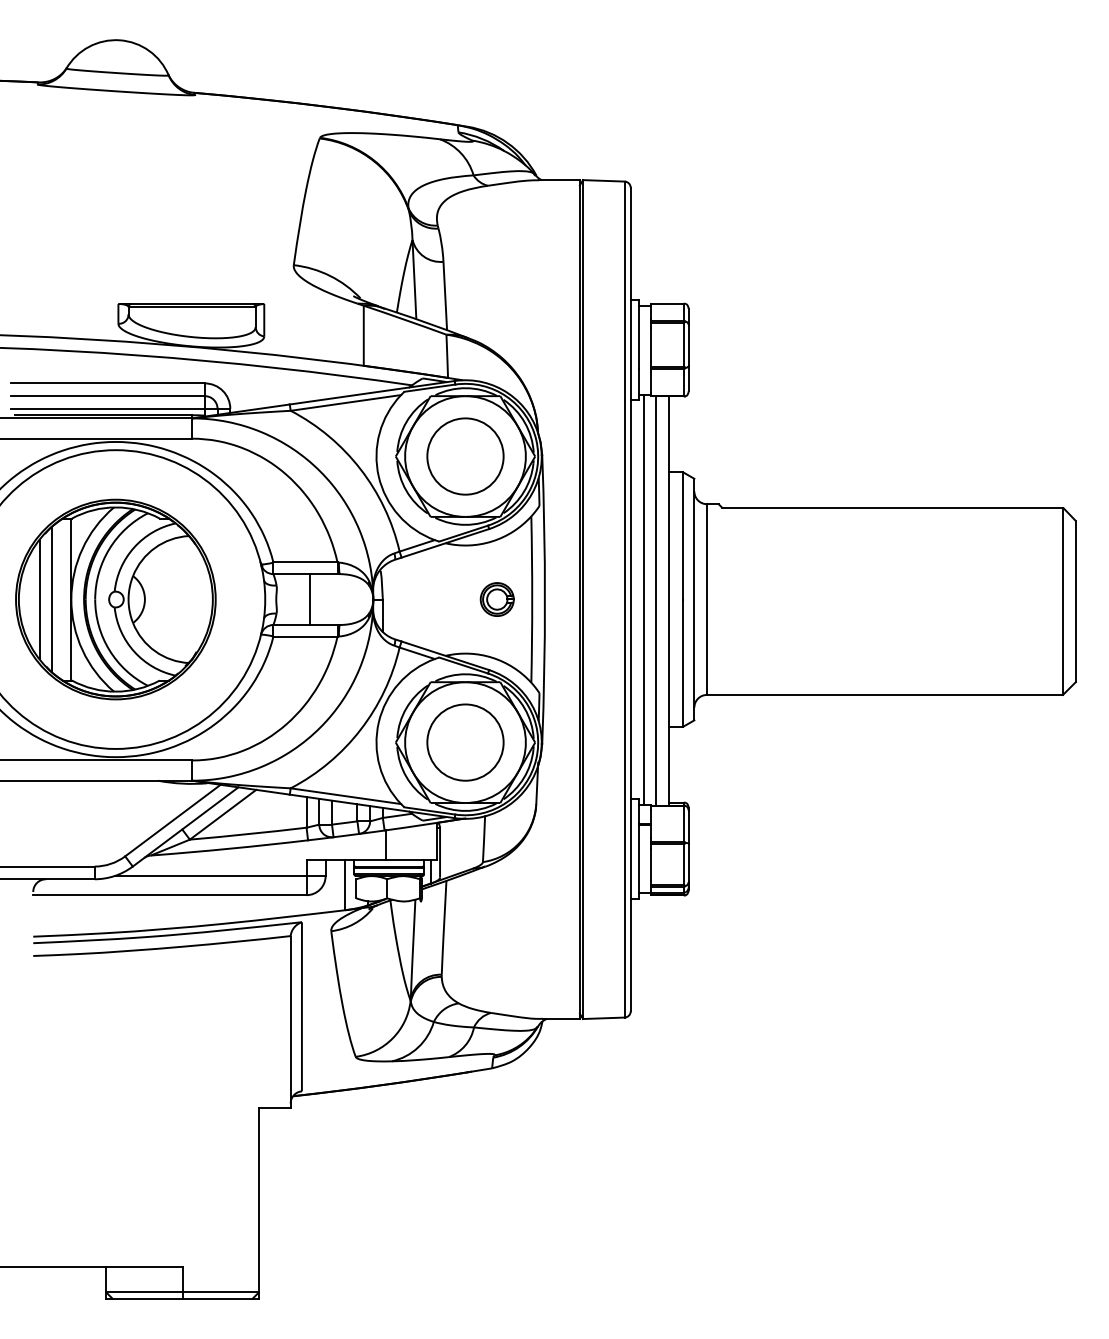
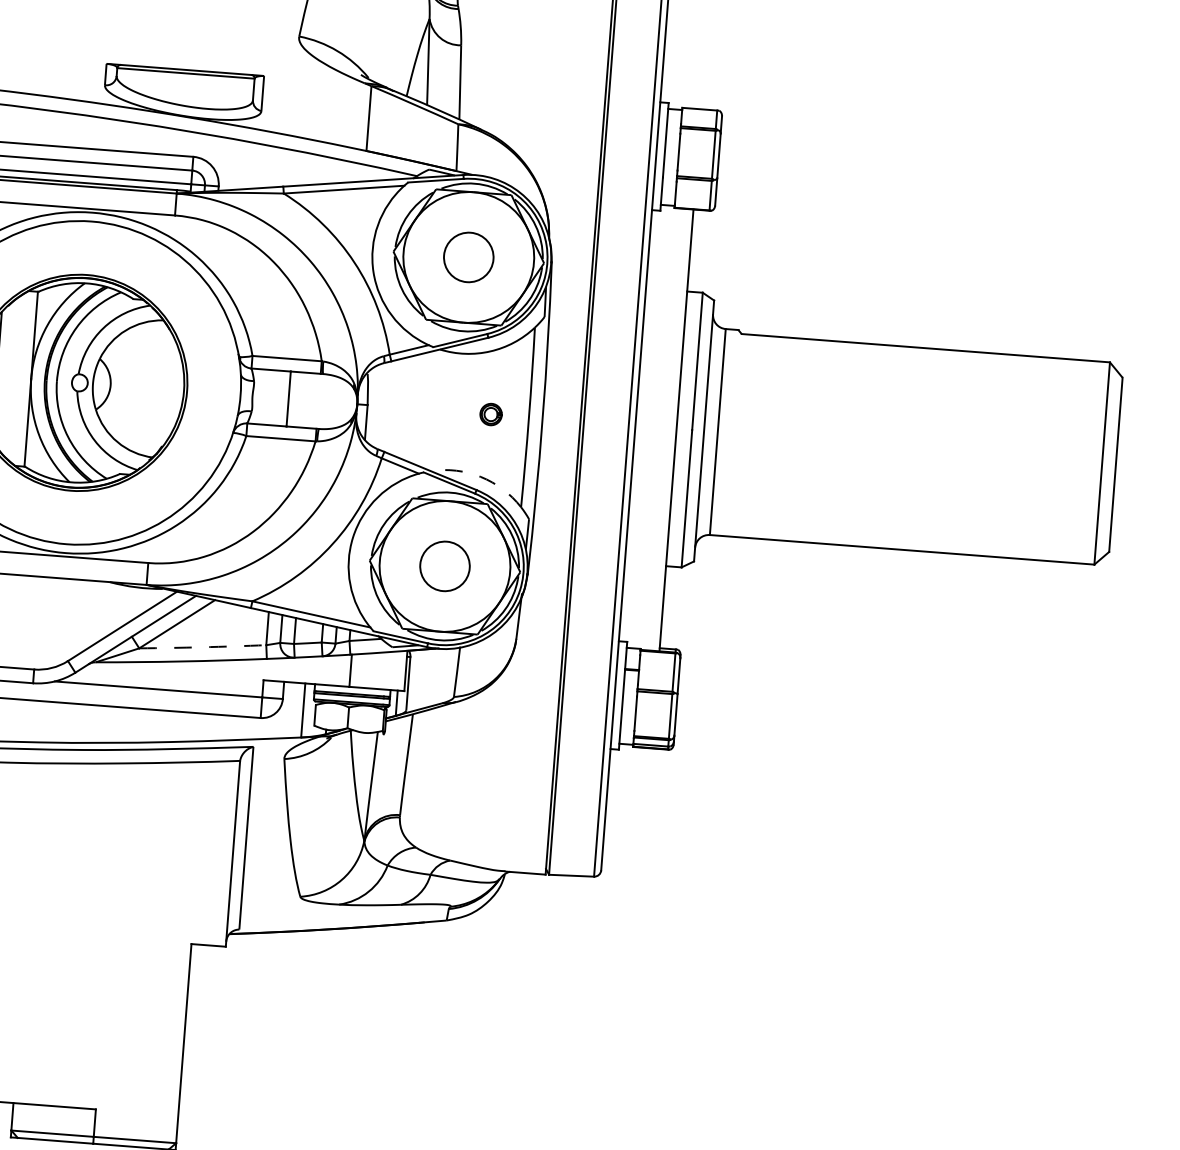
circle: (465, 456) -> (468, 257), size x0.6
line: (52, 599) -> (10, 377), removed
part: (496, 599) -> (490, 414), size x0.6
line: (643, 599) -> (649, 426), removed
line: (656, 600) -> (663, 428), removed
arc: (492, 657) -> (481, 476), solid -> dashed
circle: (465, 742) -> (445, 566), size x0.6
arc: (248, 834) -> (203, 647), solid -> dashed

